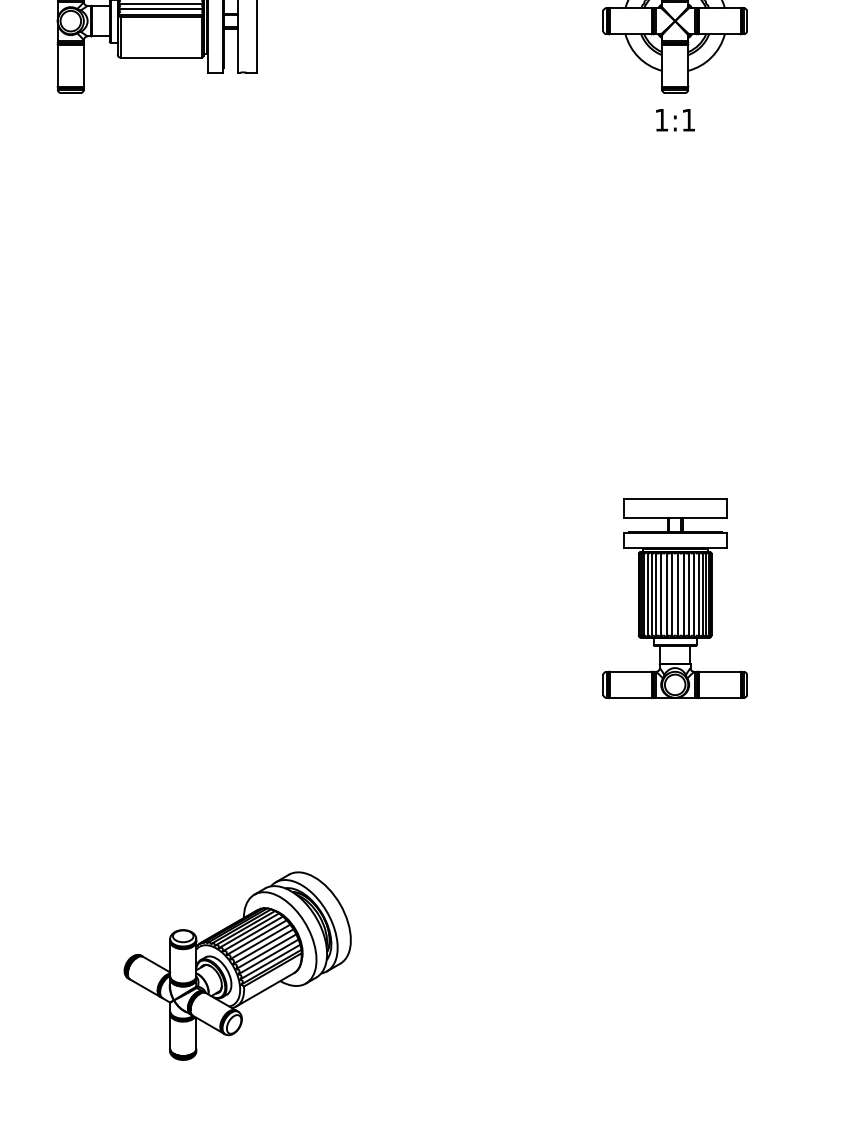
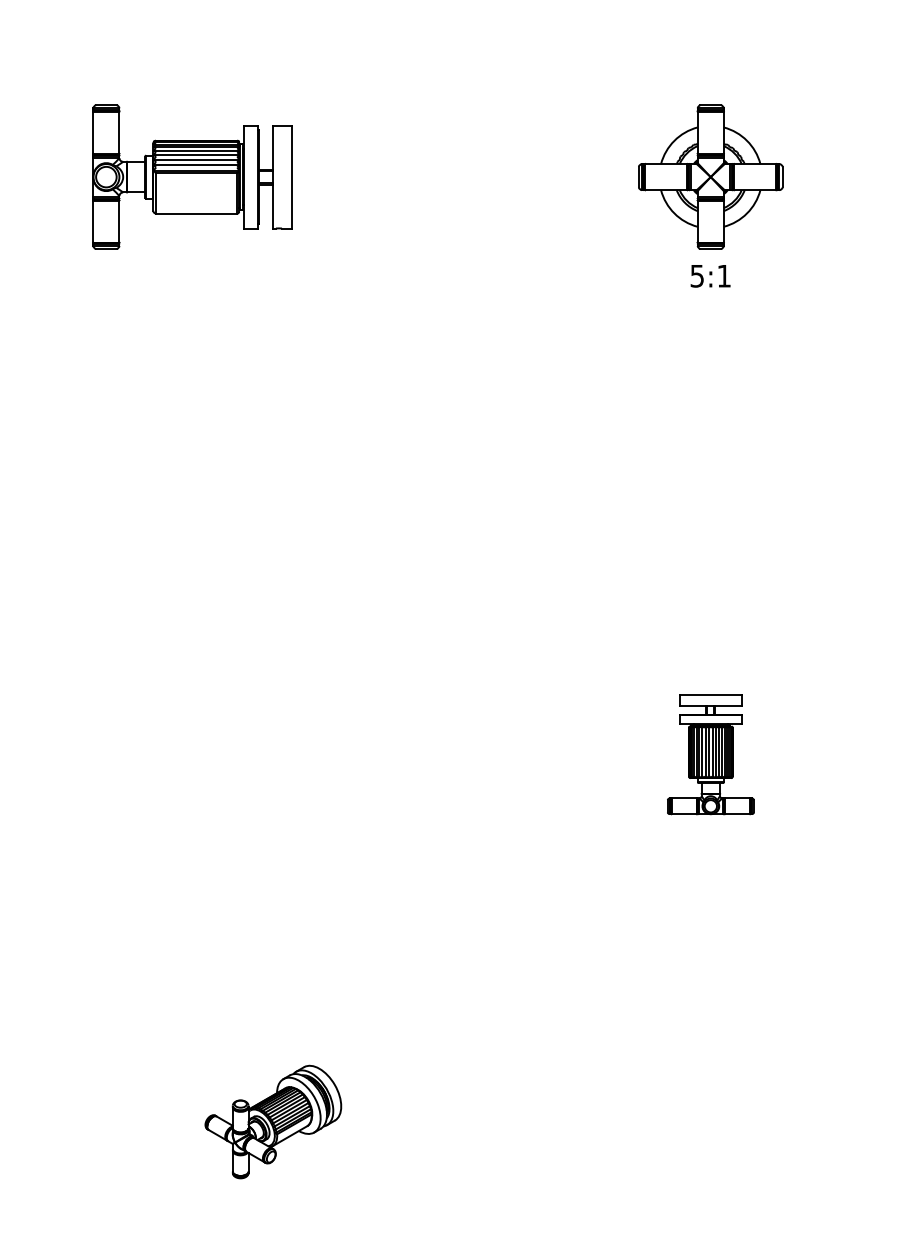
text: (660, 120) -> (696, 276), 1:1 -> 5:1
part: (674, 598) -> (710, 754), size x0.6
part: (237, 965) -> (273, 1121), size x0.6

